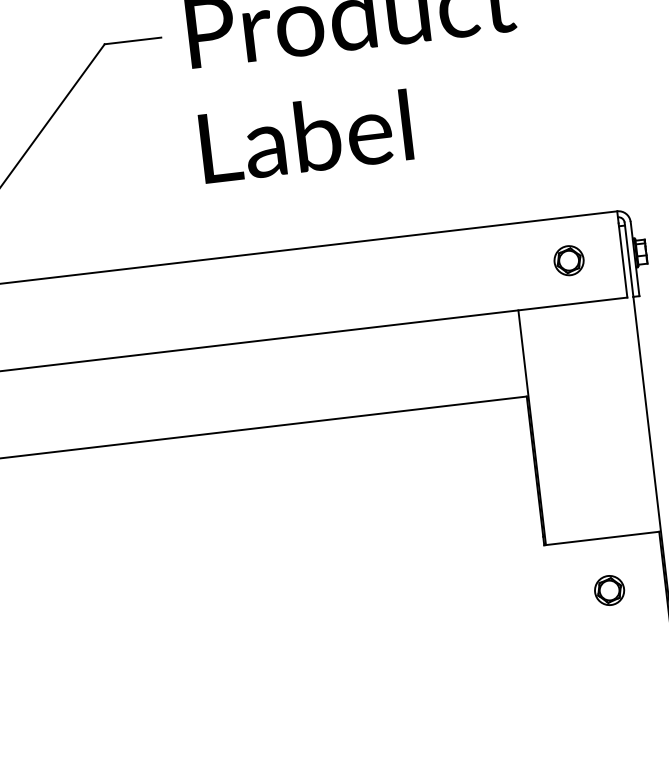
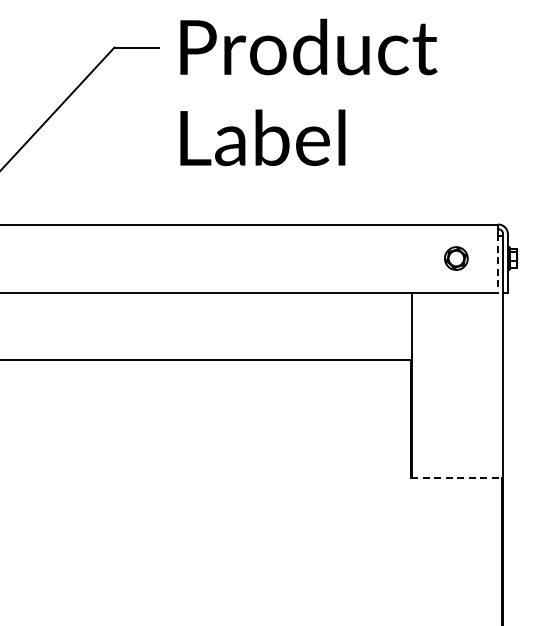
line: (623, 260) -> (498, 263), solid -> dashed
line: (601, 537) -> (456, 477), solid -> dashed
part: (609, 589) -> (457, 518), removed

